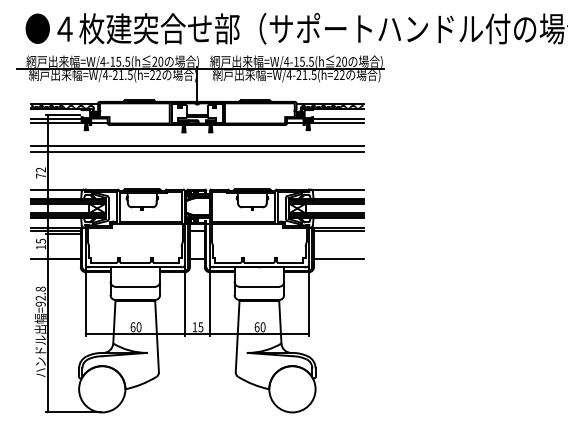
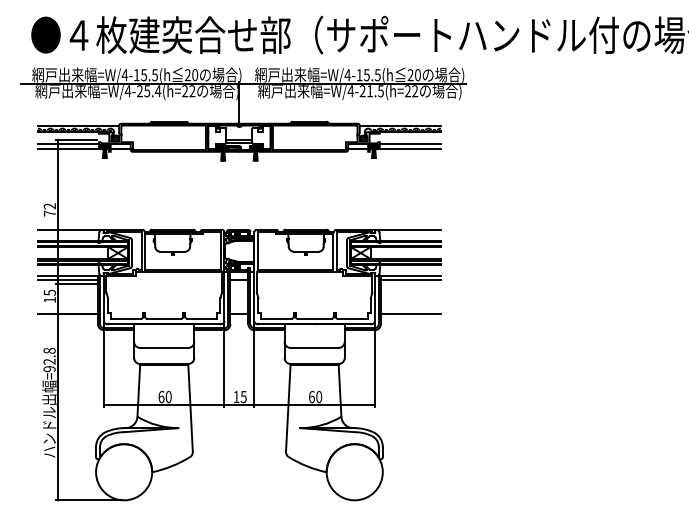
text: (125, 75) -> (152, 91), =W/4-21.5(h=22 -> =W/4-25.4(h=22
line: (196, 146) -> (238, 177), removed
line: (196, 151) -> (238, 184), removed

